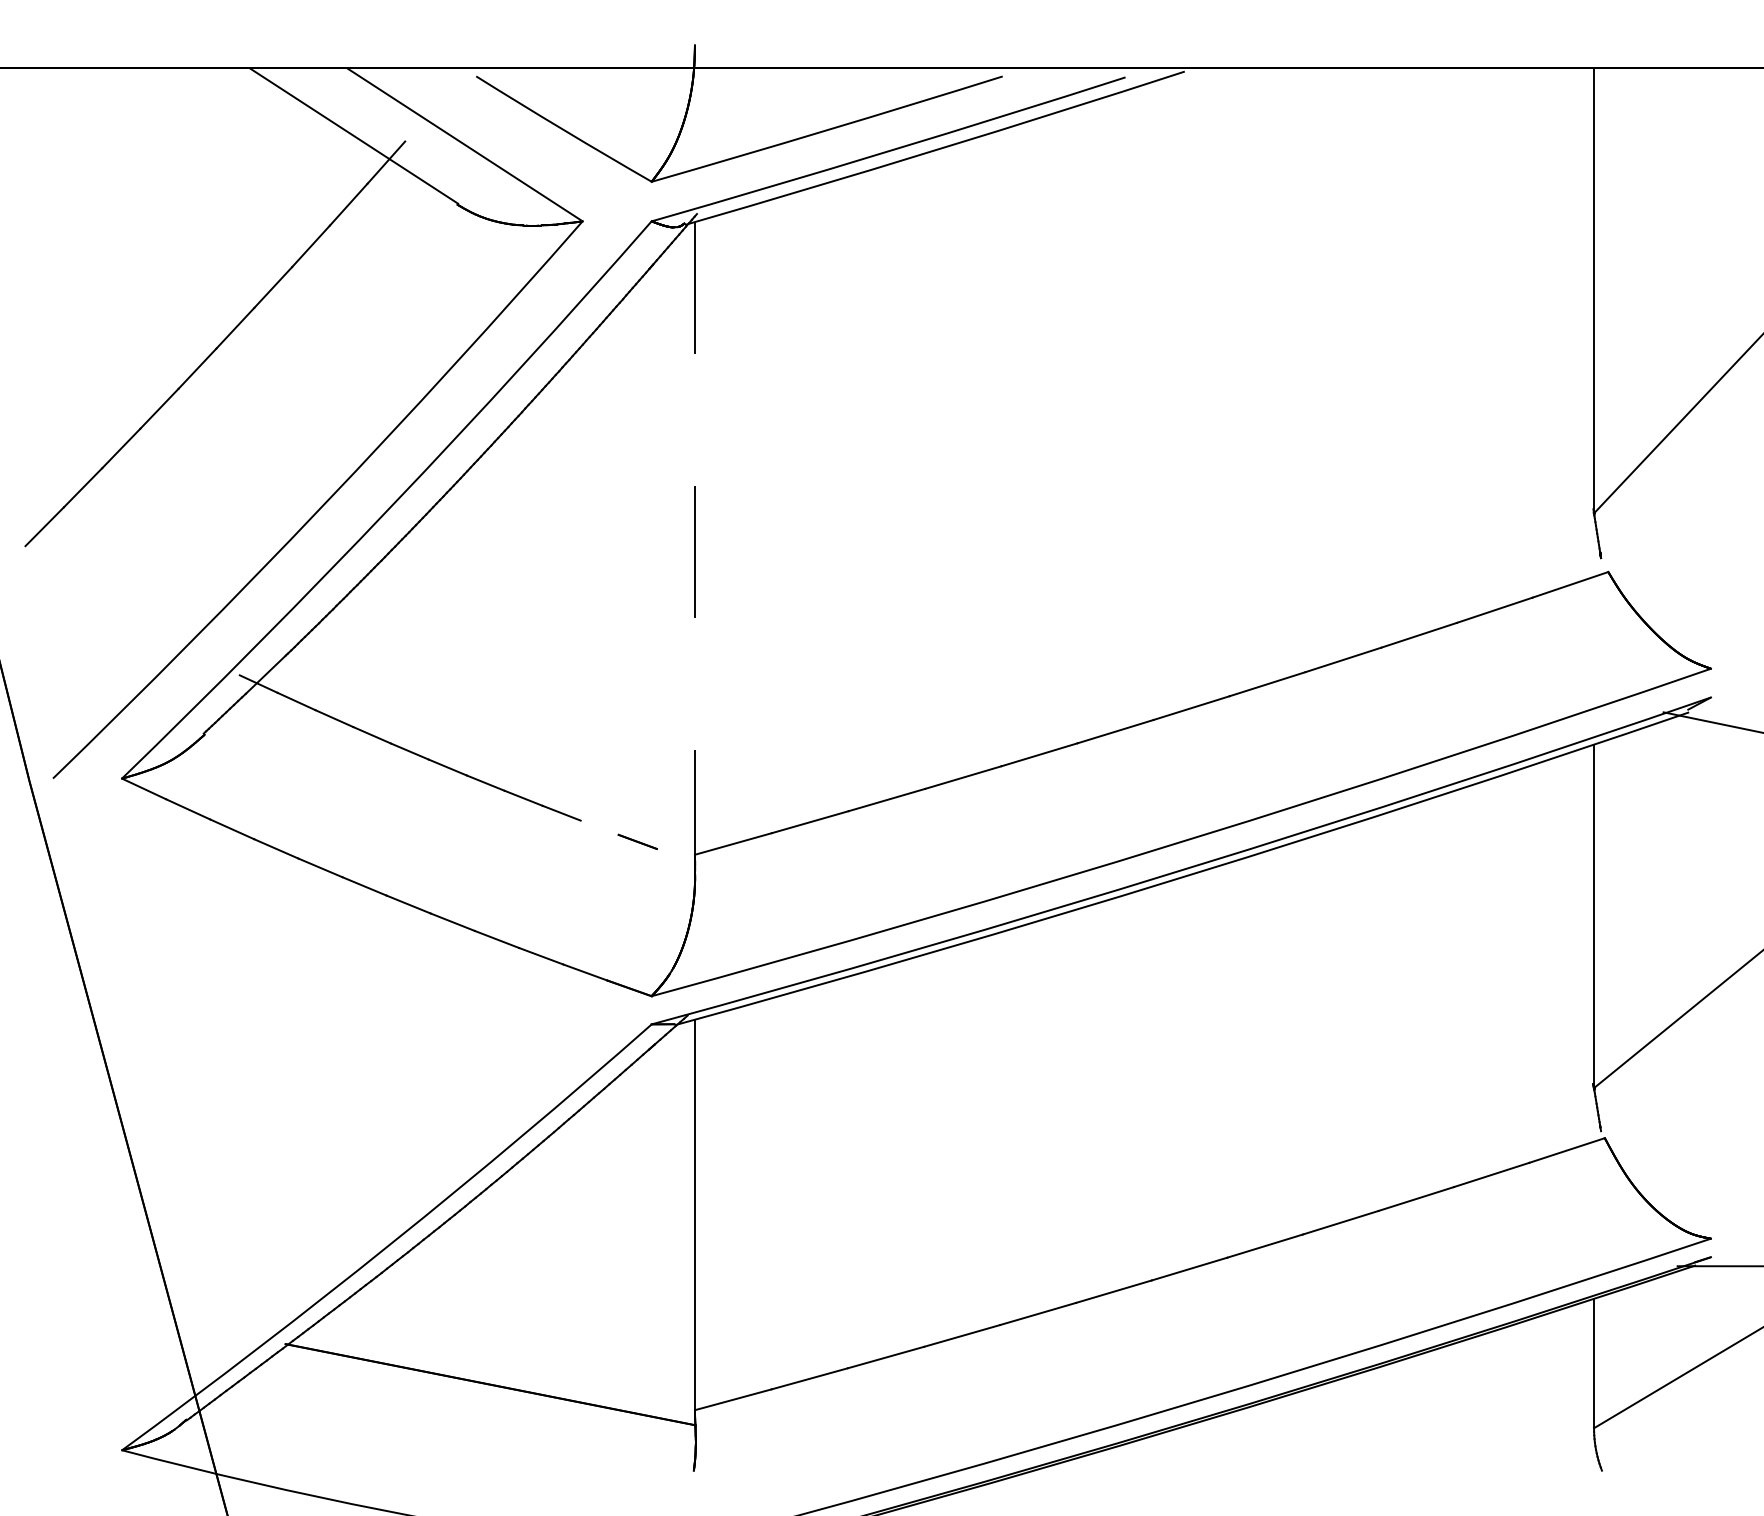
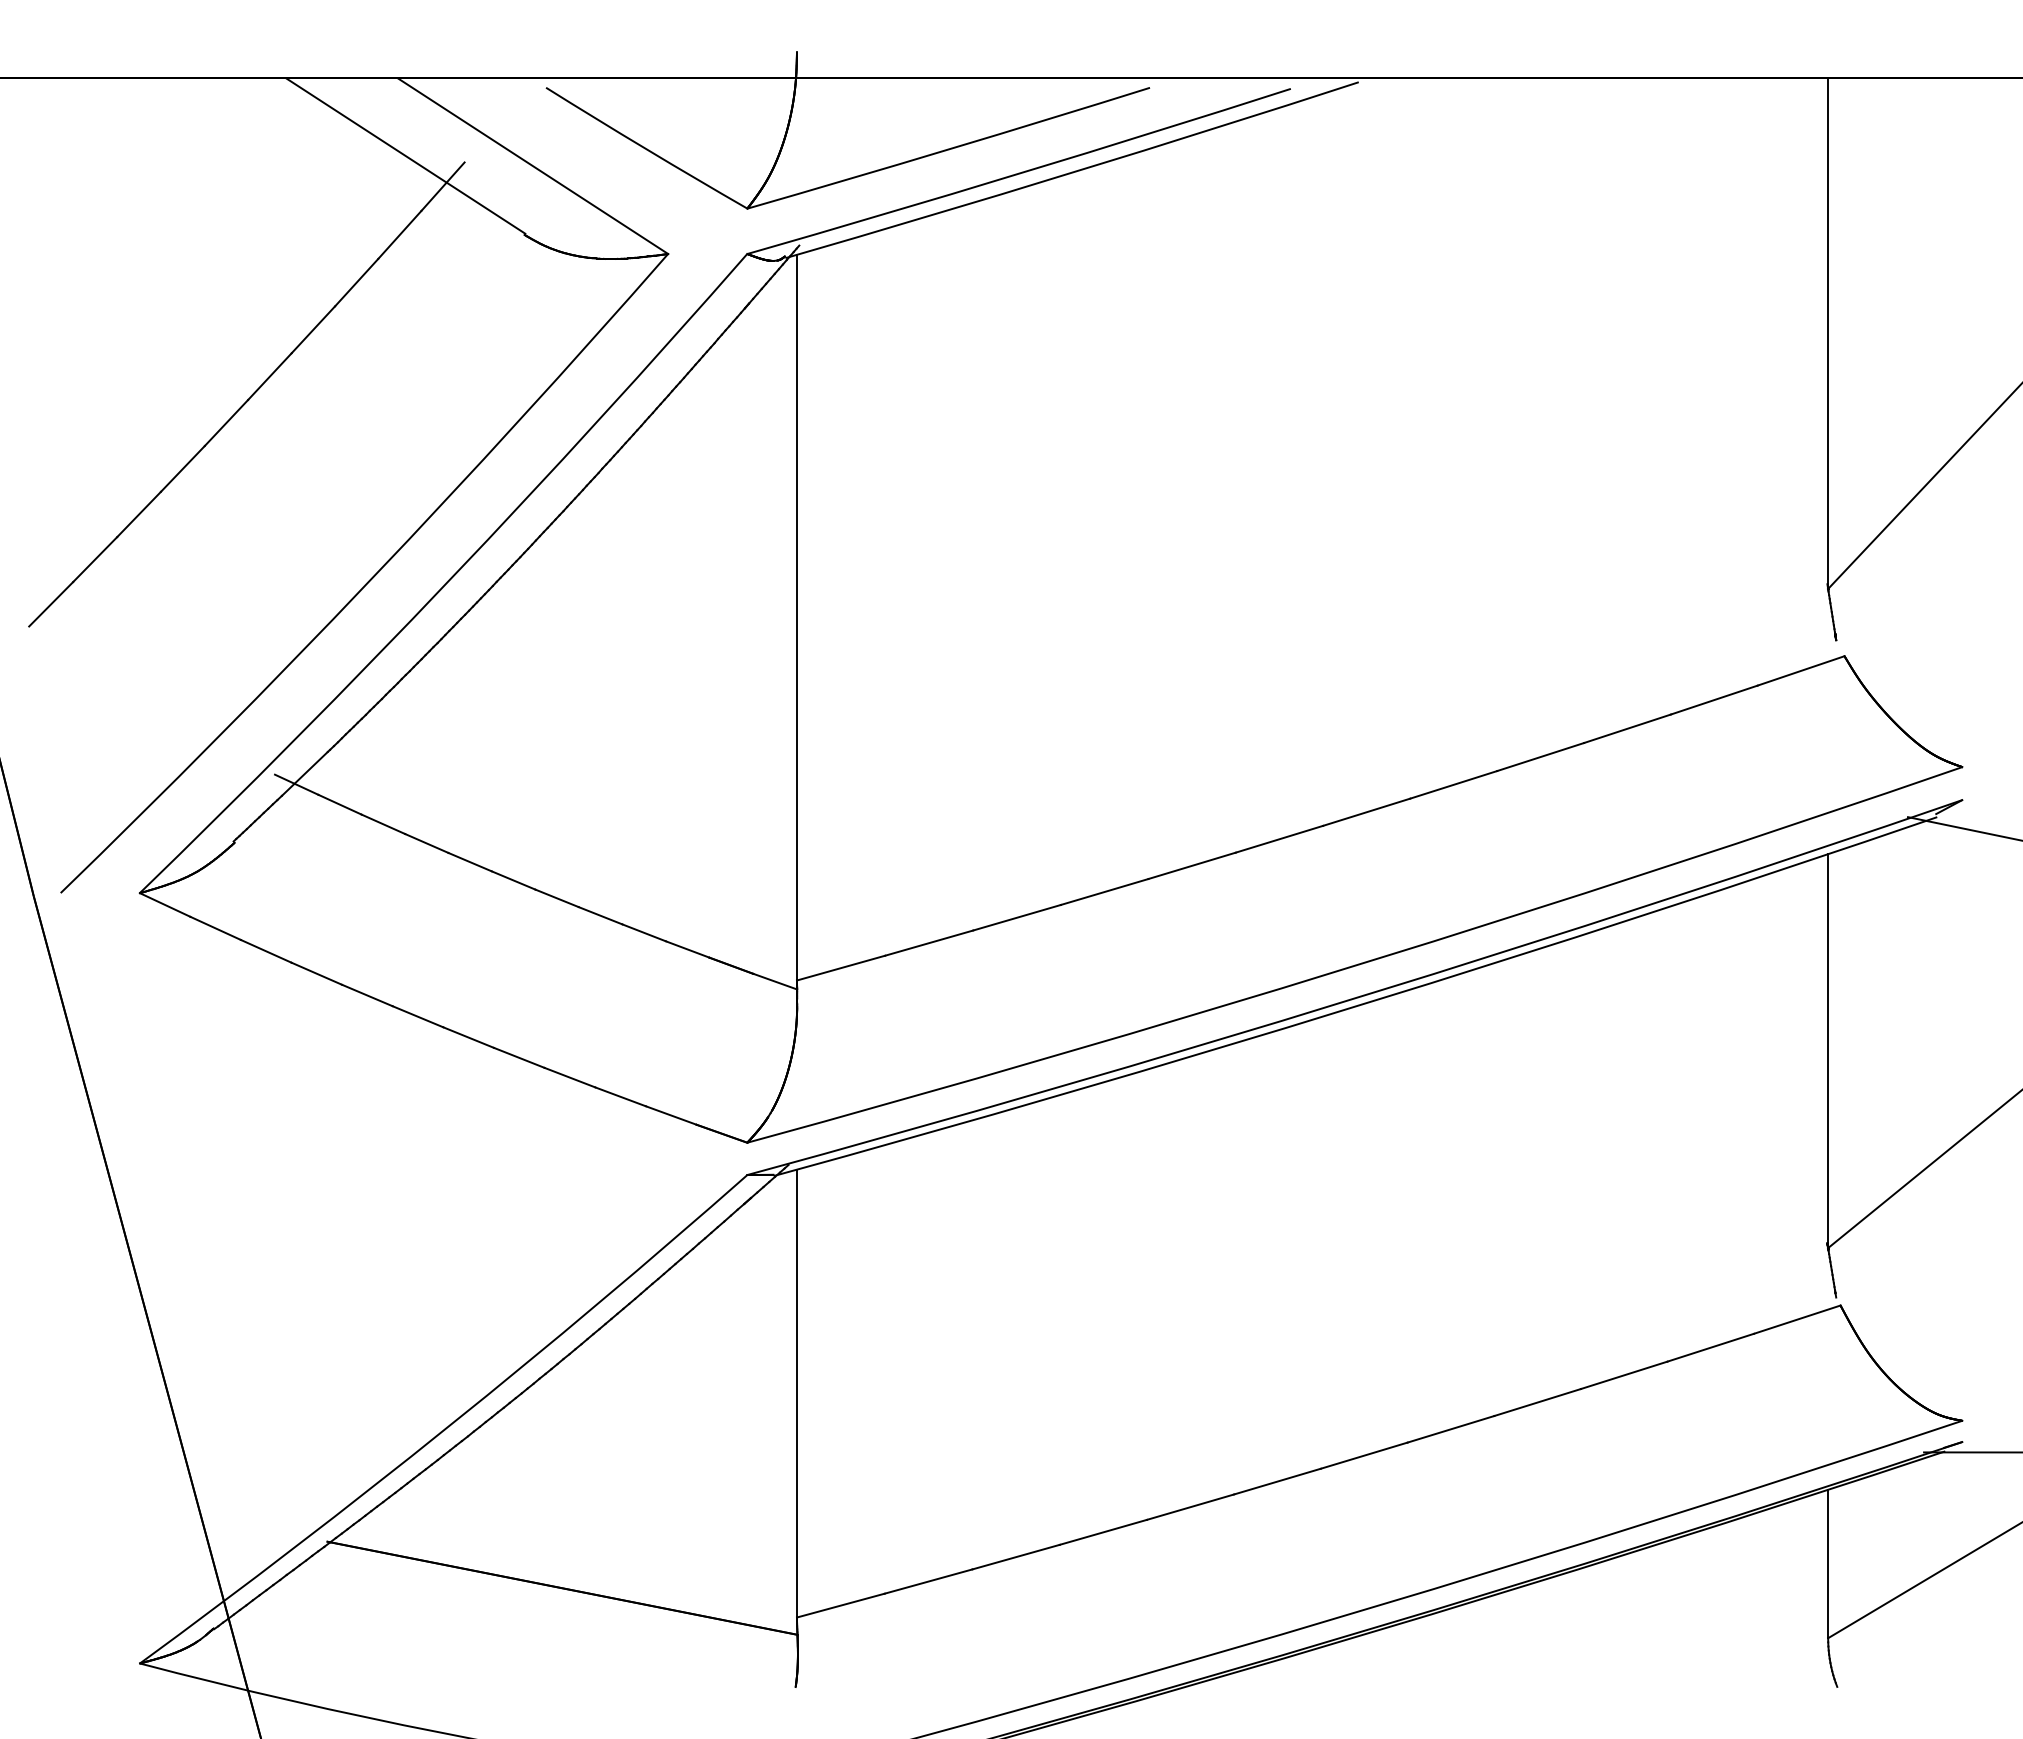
line: (695, 538) -> (797, 617), dashed -> solid
line: (599, 827) -> (687, 949), added
line: (676, 855) -> (775, 981), added

